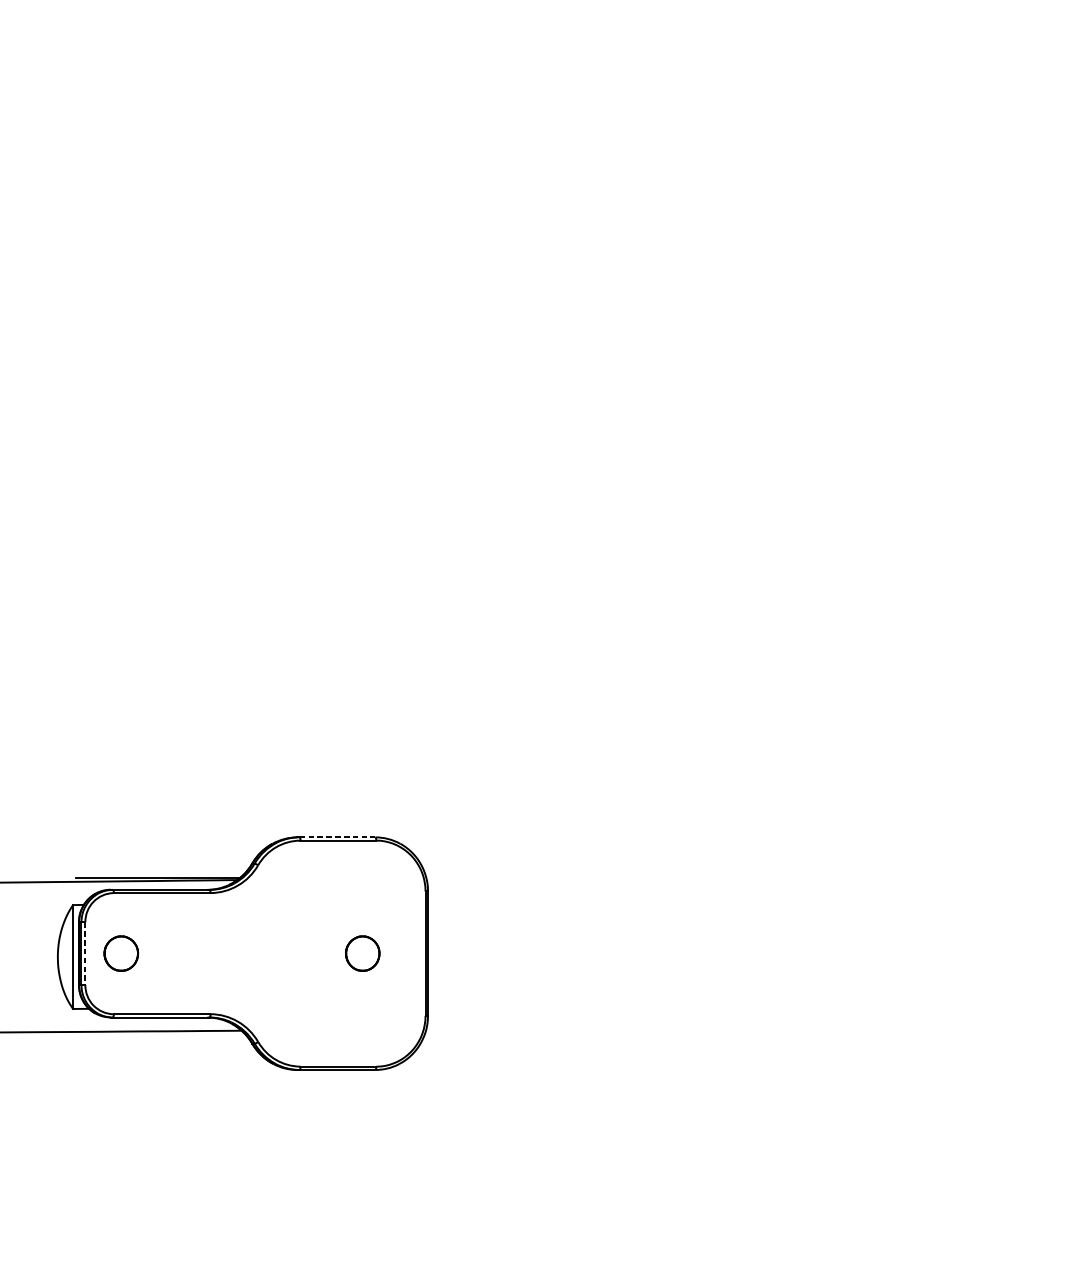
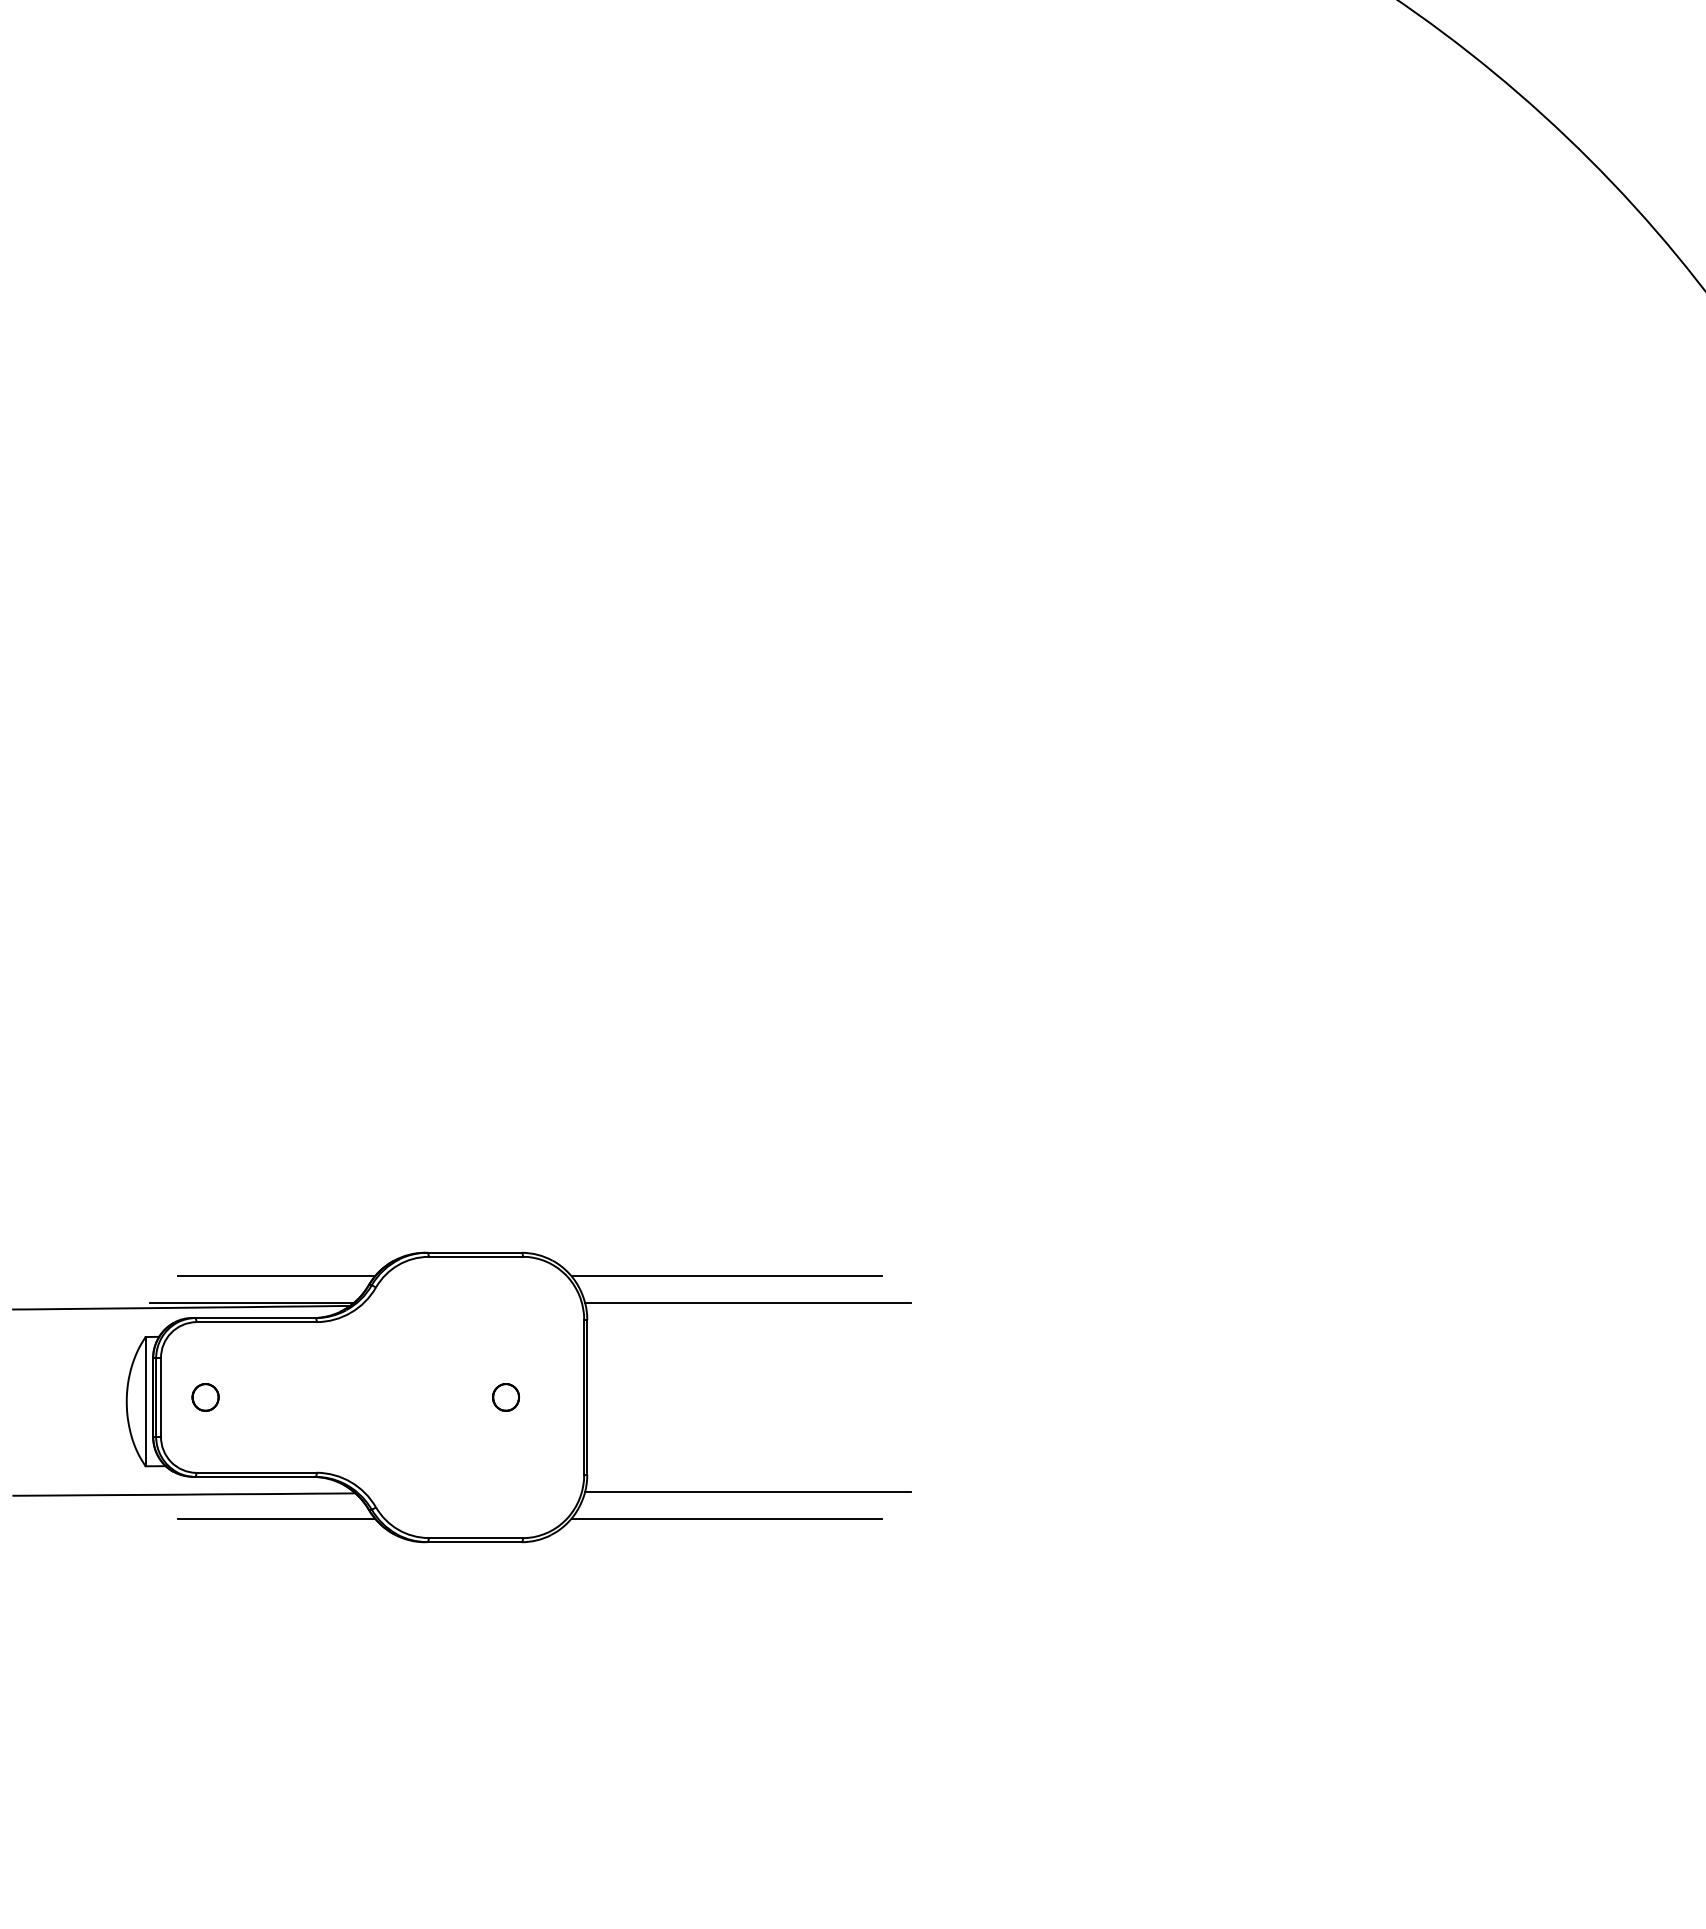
line: (338, 837) -> (475, 1252), dashed -> solid
line: (178, 856) -> (276, 1276), added
line: (539, 856) -> (726, 1276), added
line: (557, 878) -> (748, 1303), added
part: (121, 953) -> (205, 1397), size x0.62
part: (362, 953) -> (505, 1397), size x0.62
line: (85, 954) -> (161, 1398), dashed -> solid
line: (557, 1029) -> (748, 1491), added
line: (178, 1050) -> (276, 1518), added
line: (539, 1050) -> (726, 1518), added

